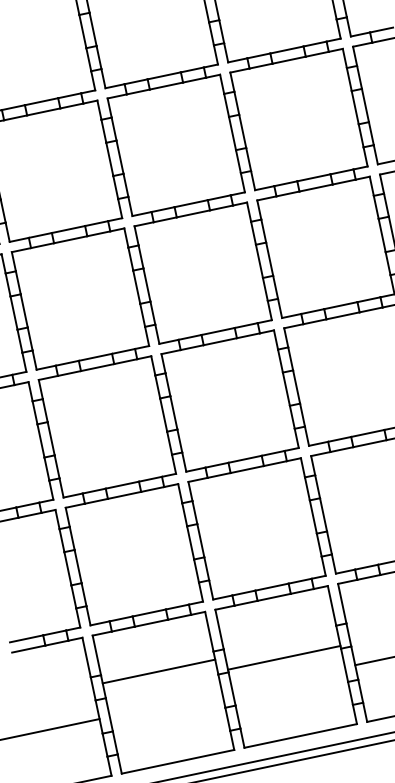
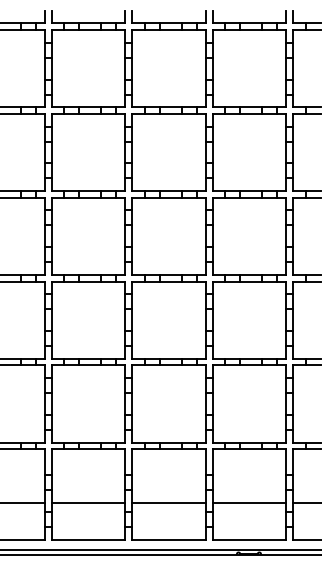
line: (283, 657) -> (168, 502), moved
line: (158, 671) -> (88, 502), moved

